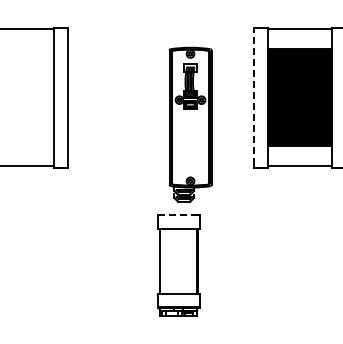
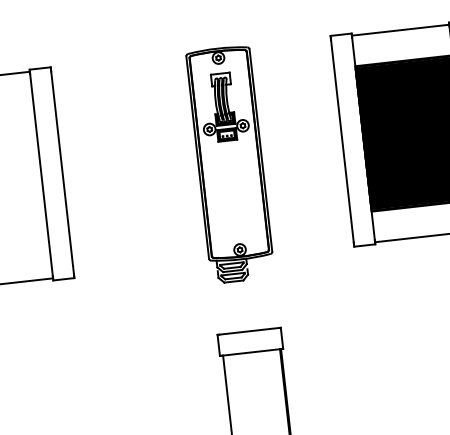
line: (253, 97) -> (342, 141), dashed -> solid
part: (190, 124) -> (230, 164), moved
line: (178, 215) -> (249, 331), dashed -> solid

